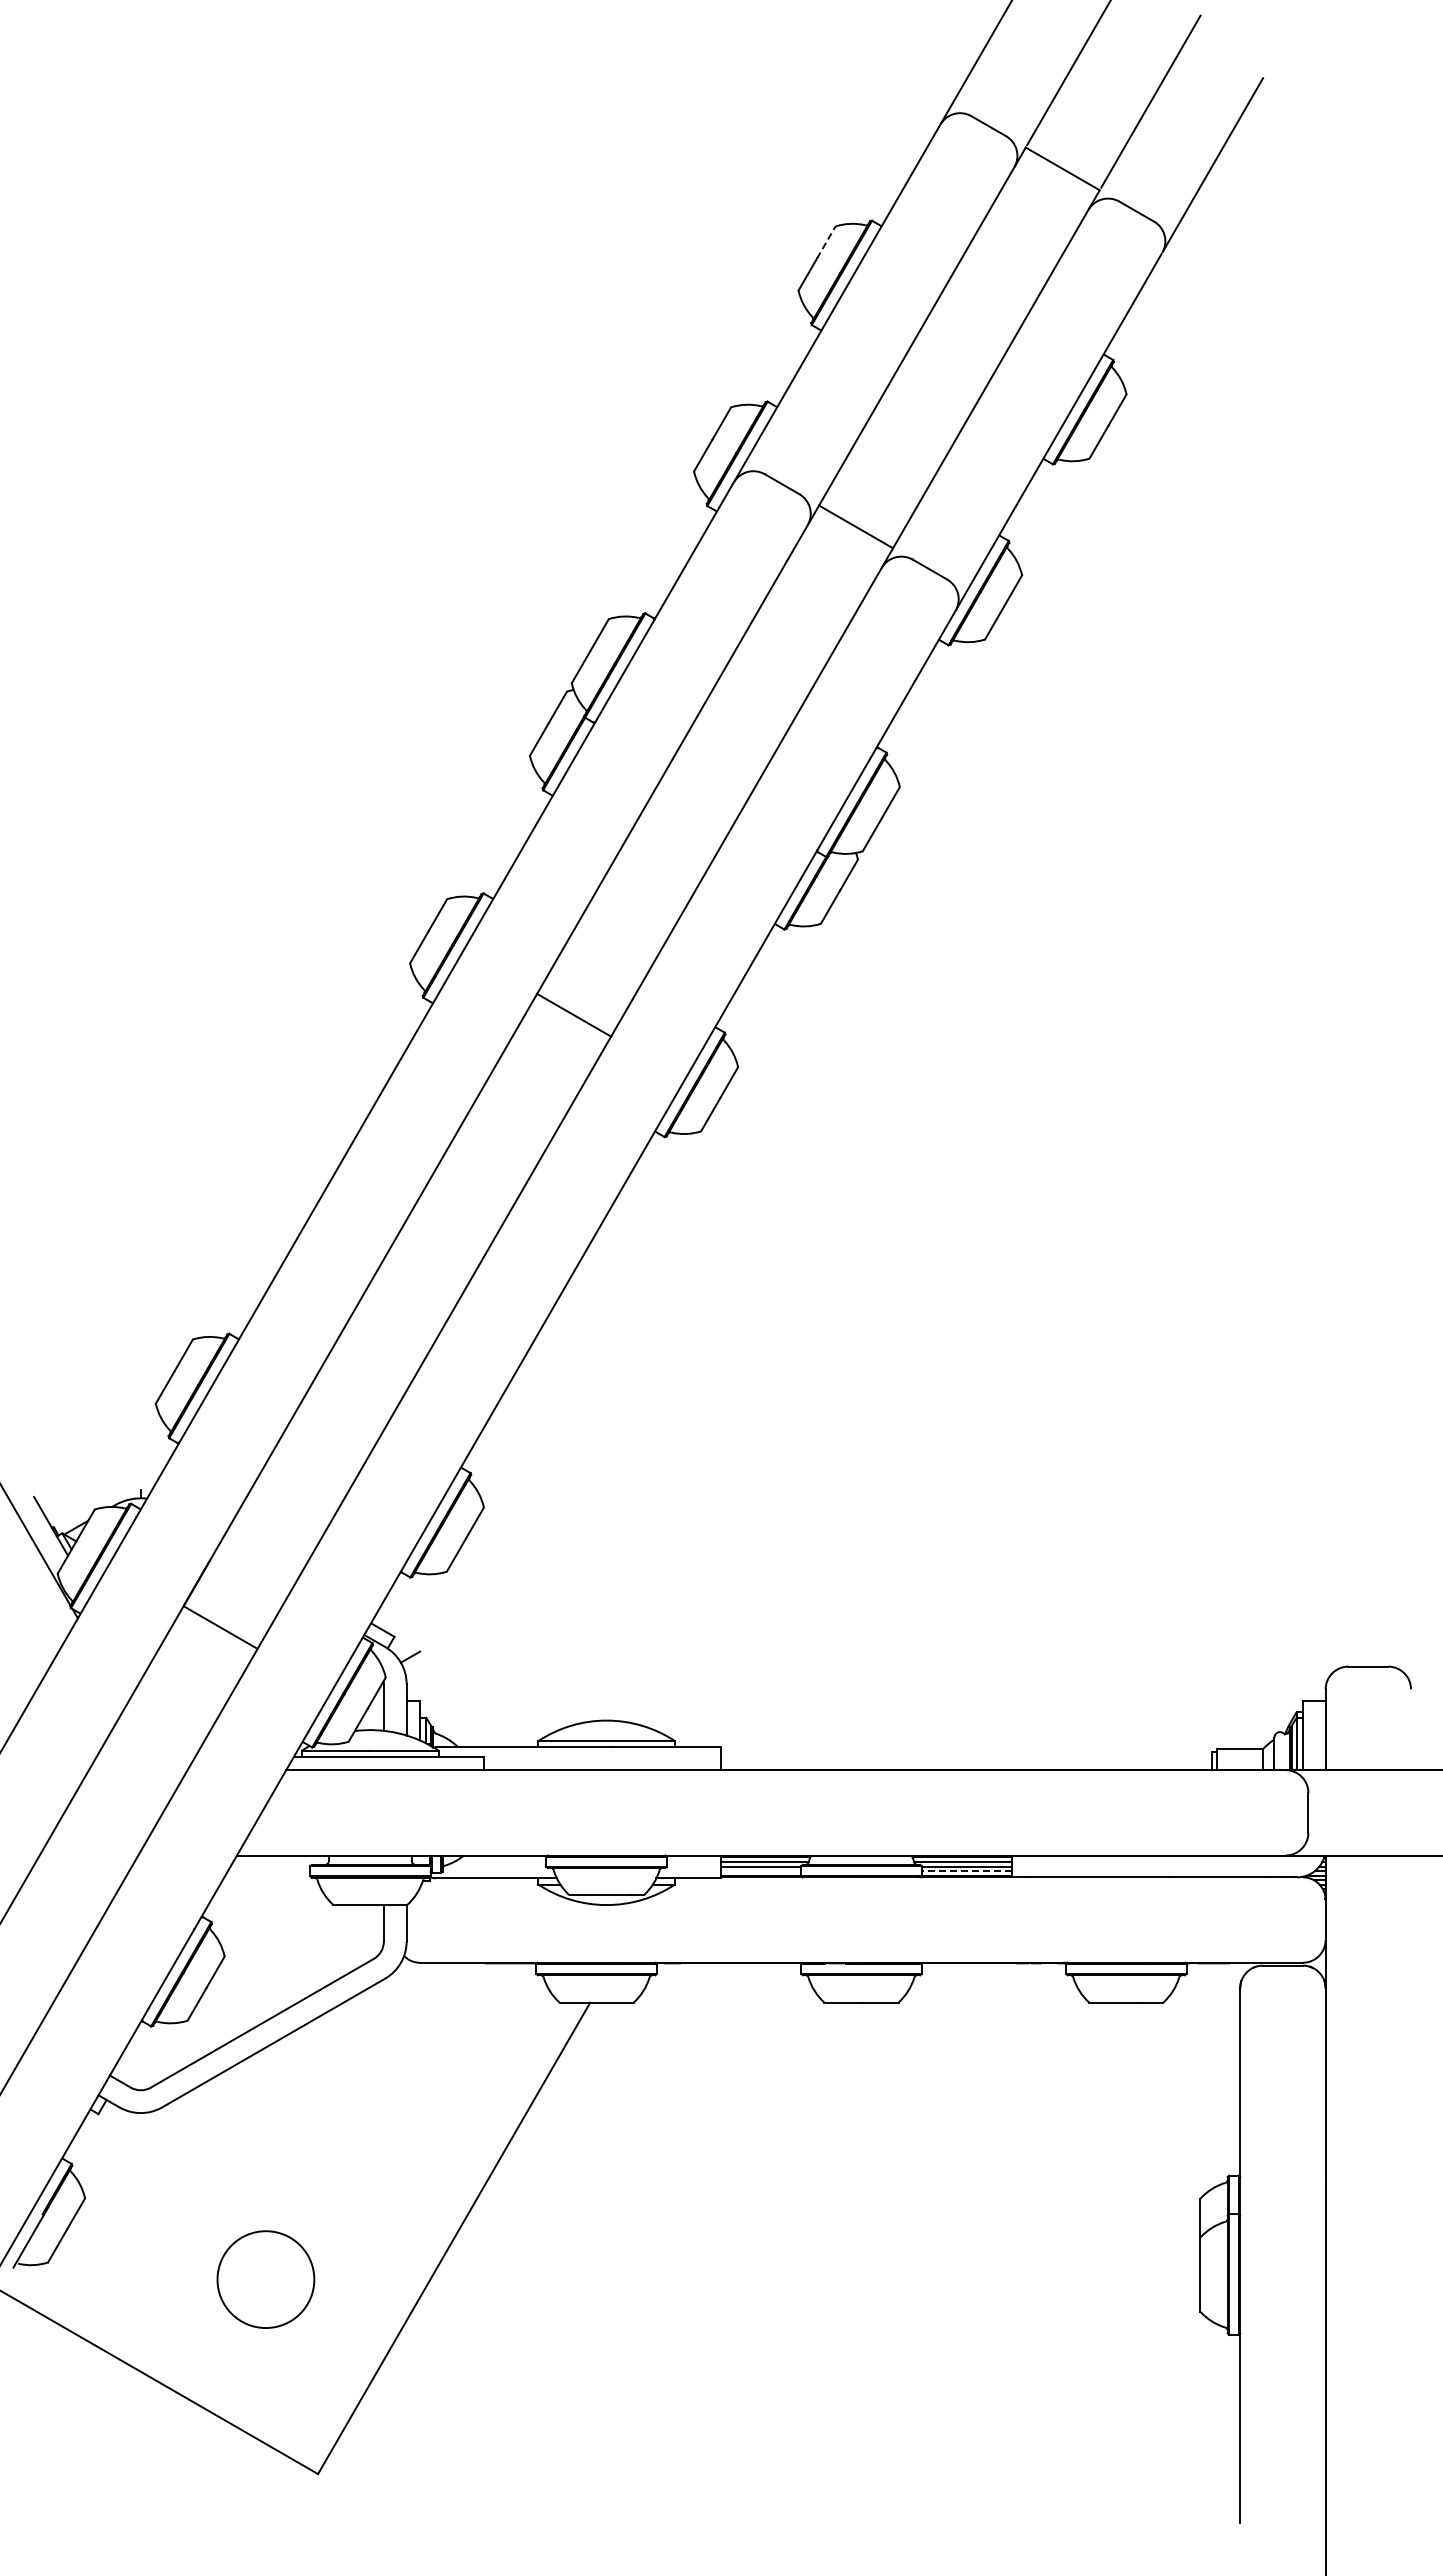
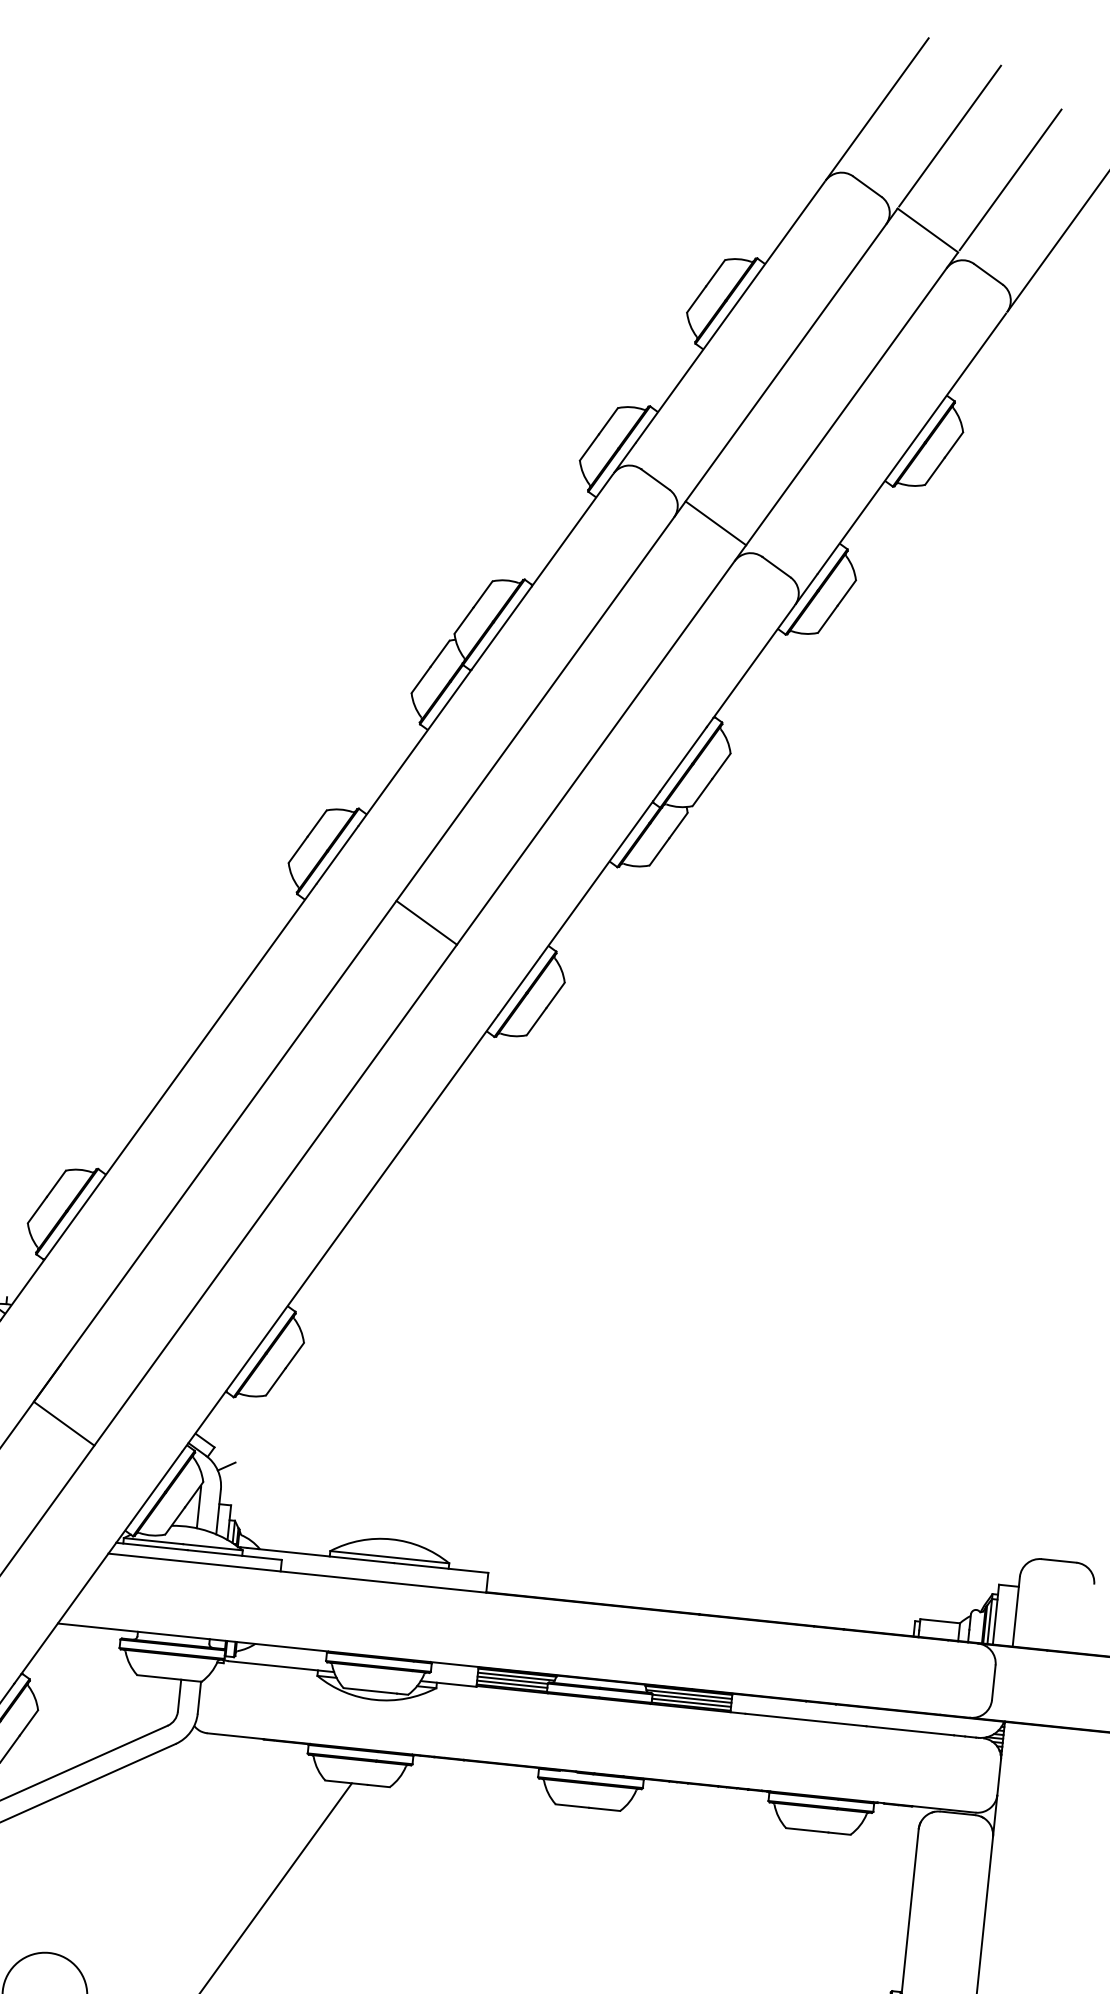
line: (826, 242) -> (715, 273), dashed -> solid
line: (760, 1871) -> (511, 1684), added
line: (966, 1871) -> (691, 1703), dashed -> solid

